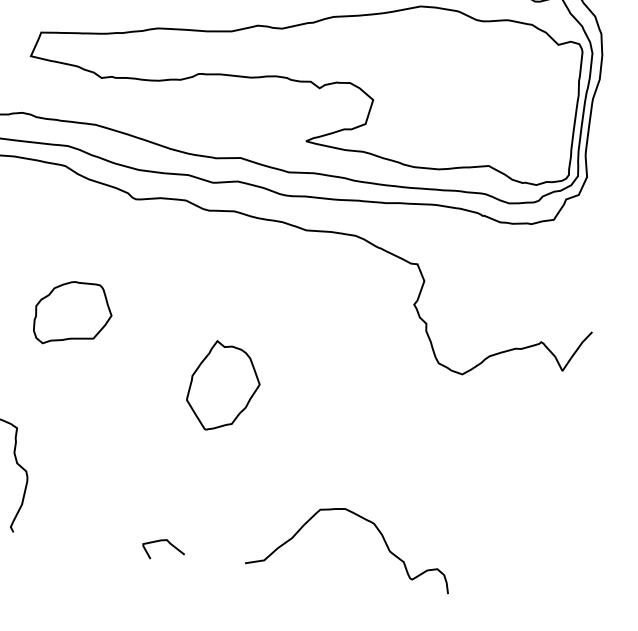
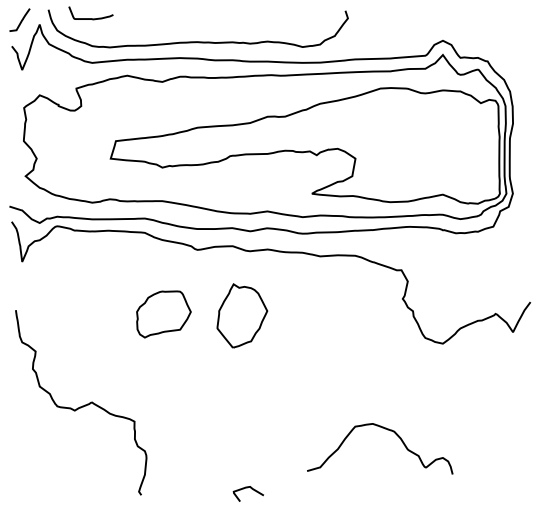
part: (72, 314) -> (163, 314), moved
part: (224, 386) -> (242, 315), moved
curve: (364, 520) -> (387, 430), moved

